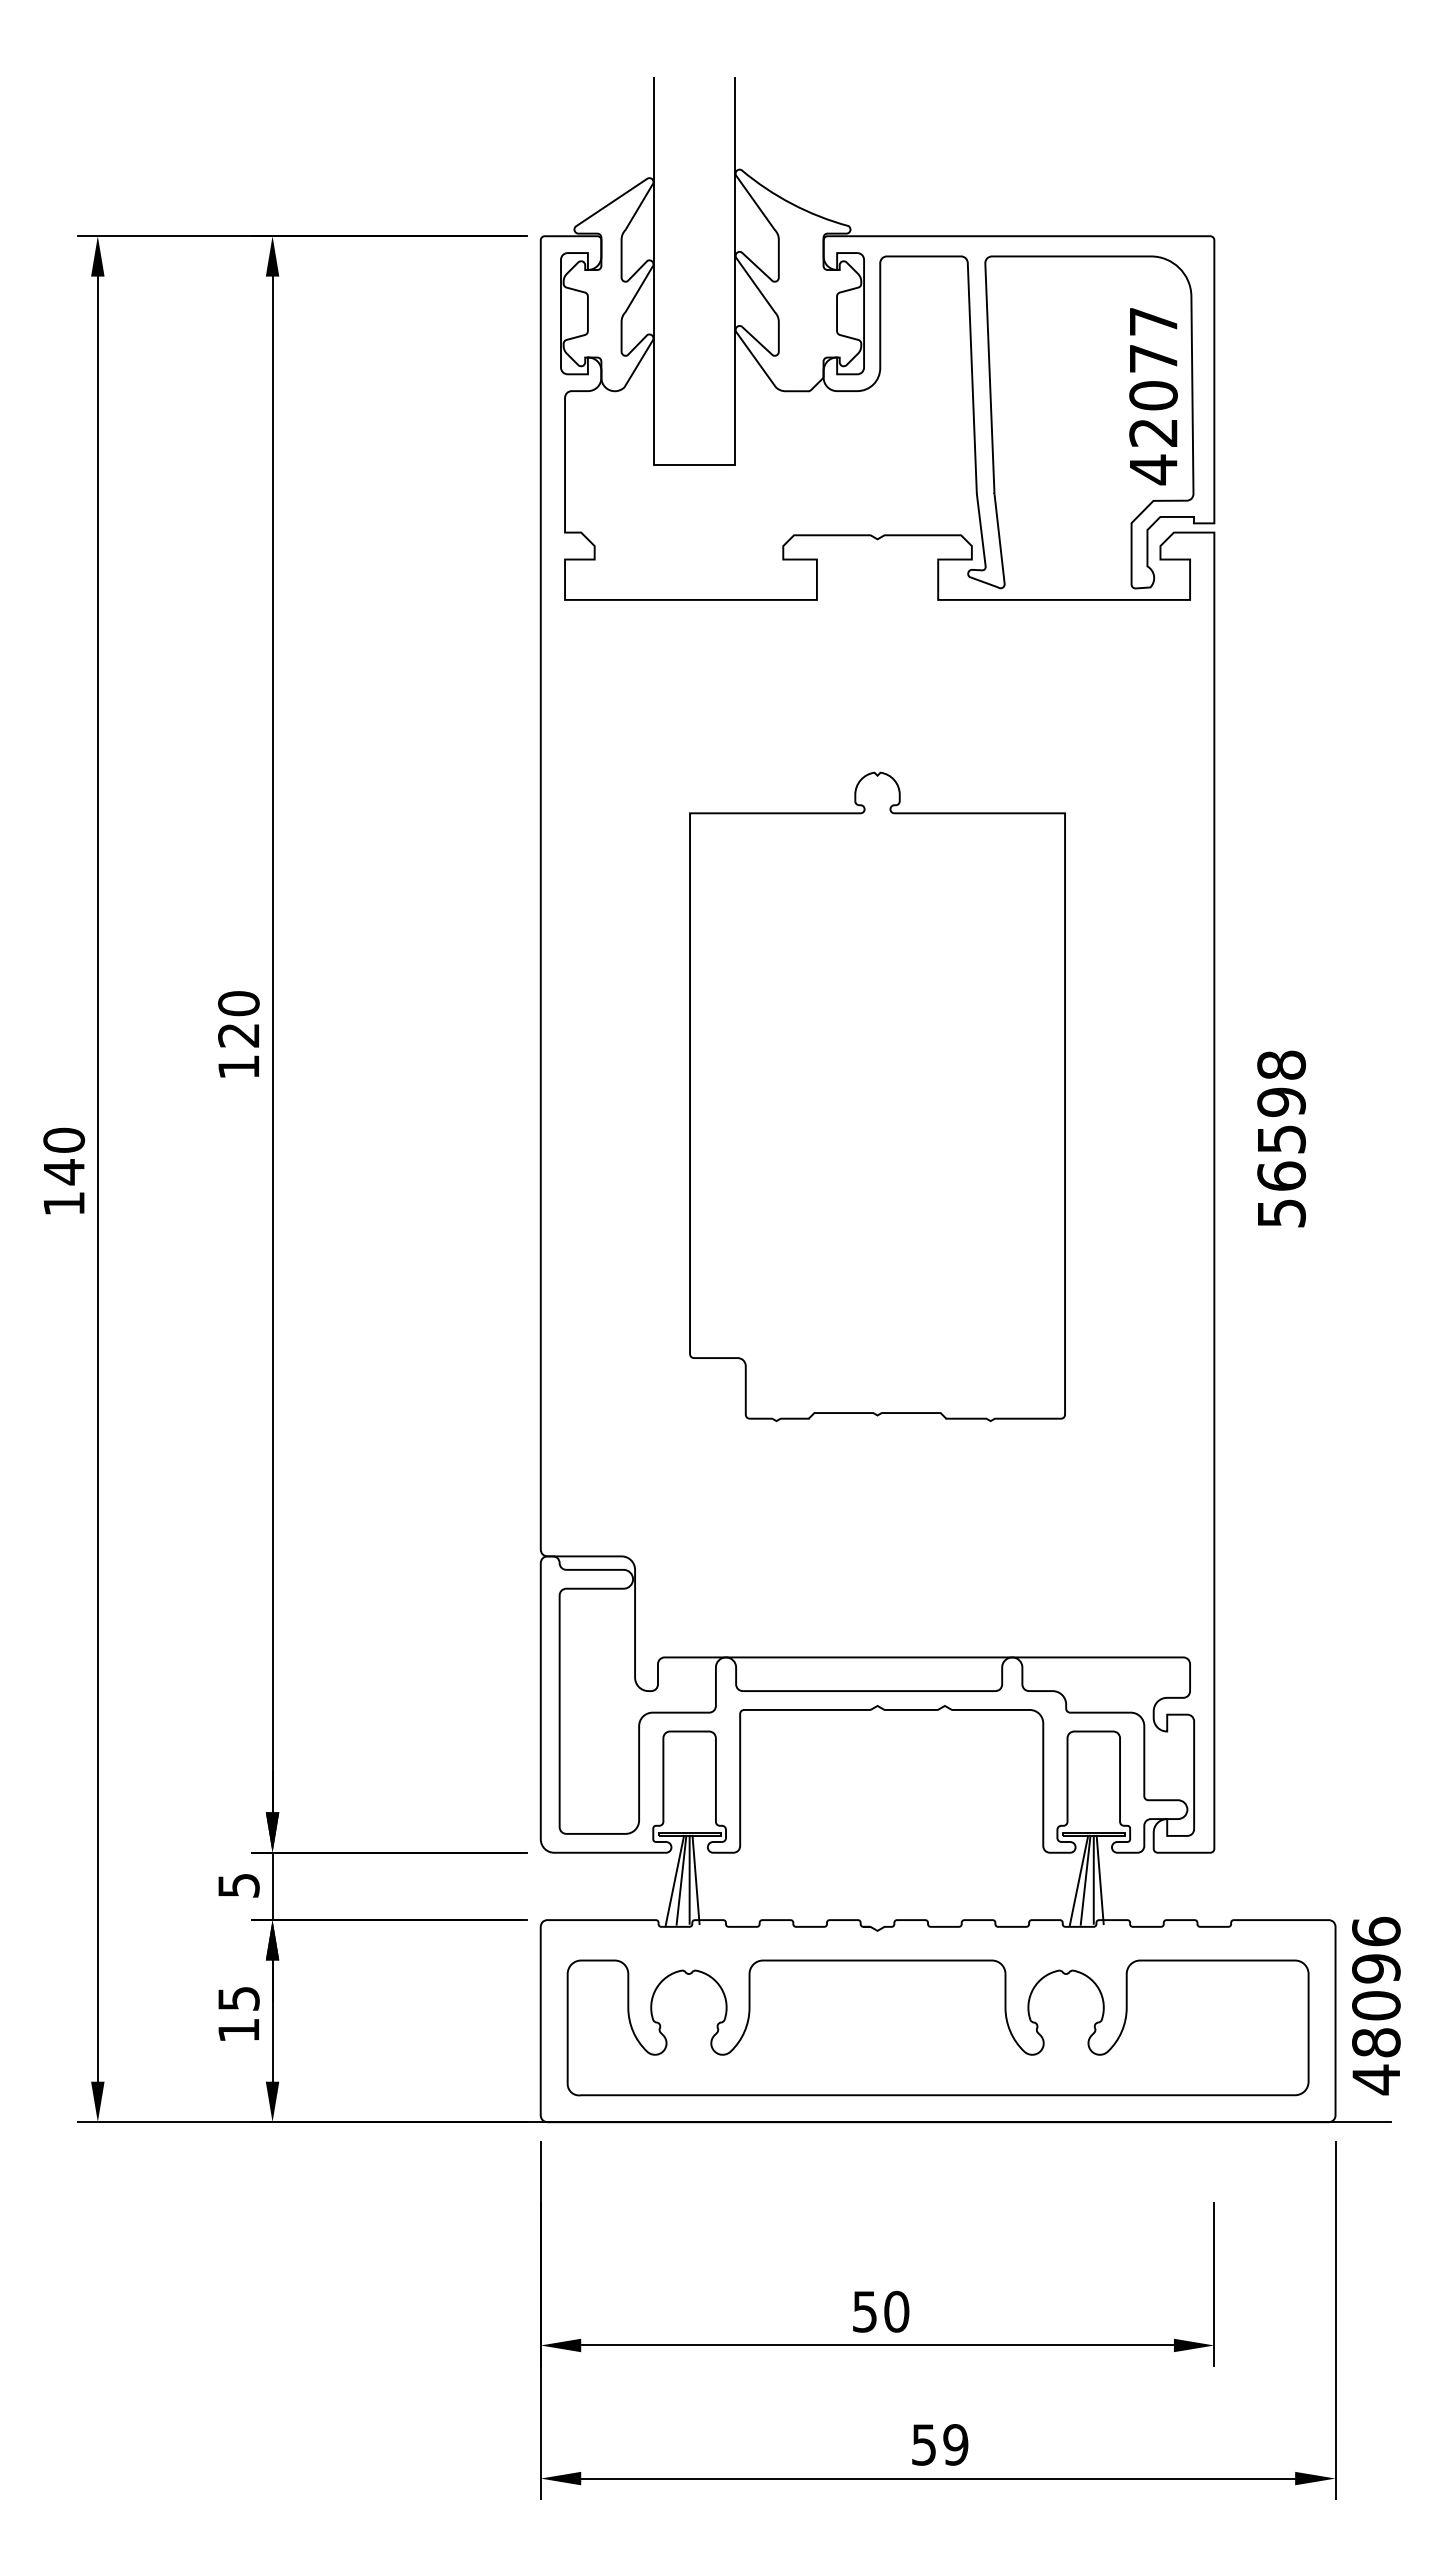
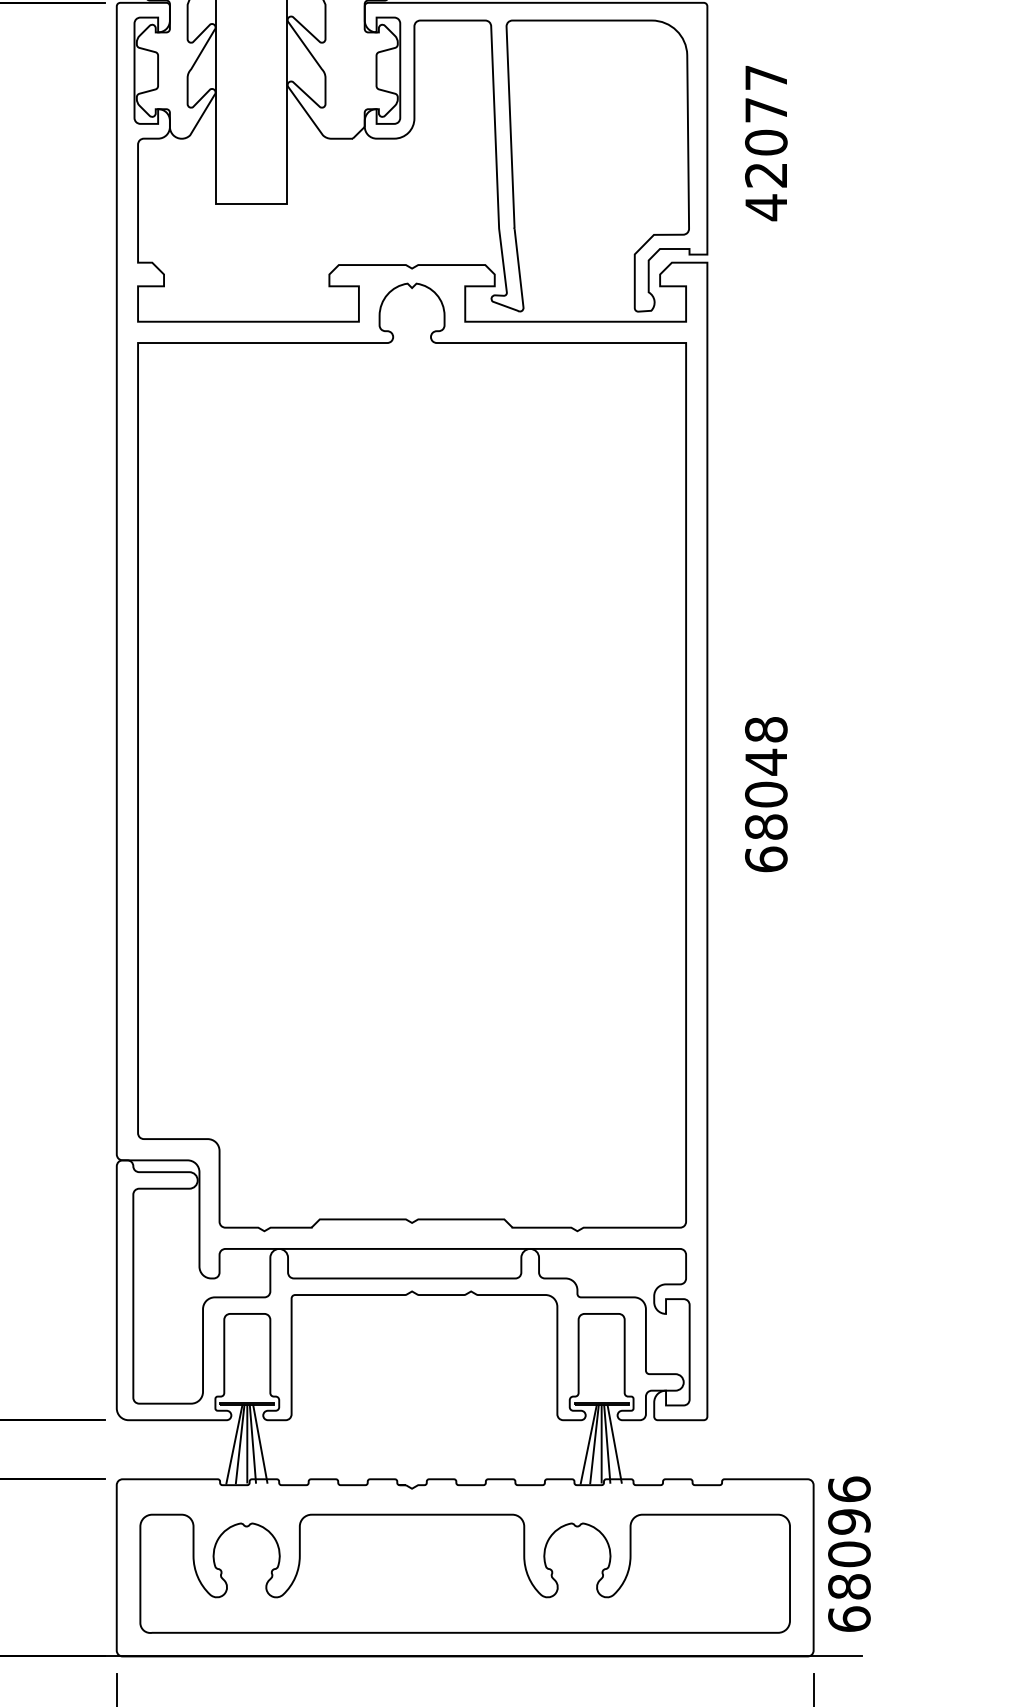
text: (1153, 396) -> (766, 143), moved
part: (877, 1096) -> (412, 757), size x1.67
text: (1281, 1157) -> (766, 810), 56598 -> 68048
line: (704, 1879) -> (260, 1443), added
line: (1108, 1879) -> (614, 1443), added
text: (1376, 2079) -> (849, 1619), 48096 -> 68096

